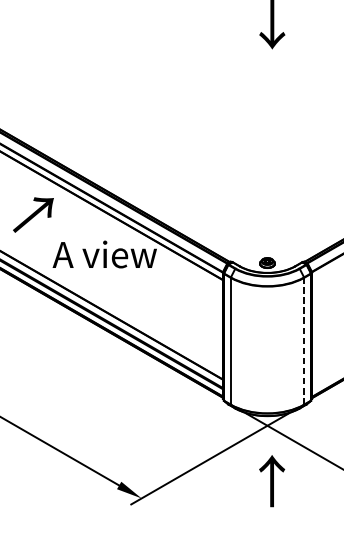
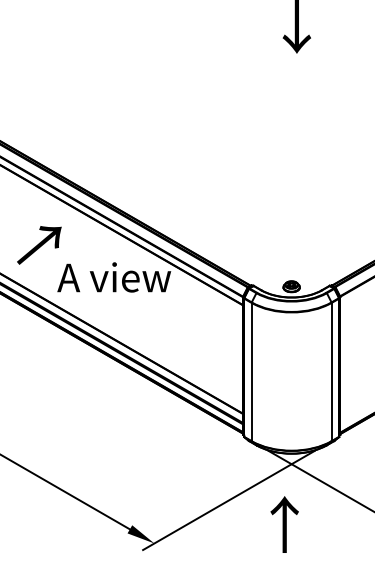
text: (33, 215) -> (39, 245), moved
line: (304, 340) -> (331, 371), dashed -> solid
text: (271, 481) -> (284, 524), moved

